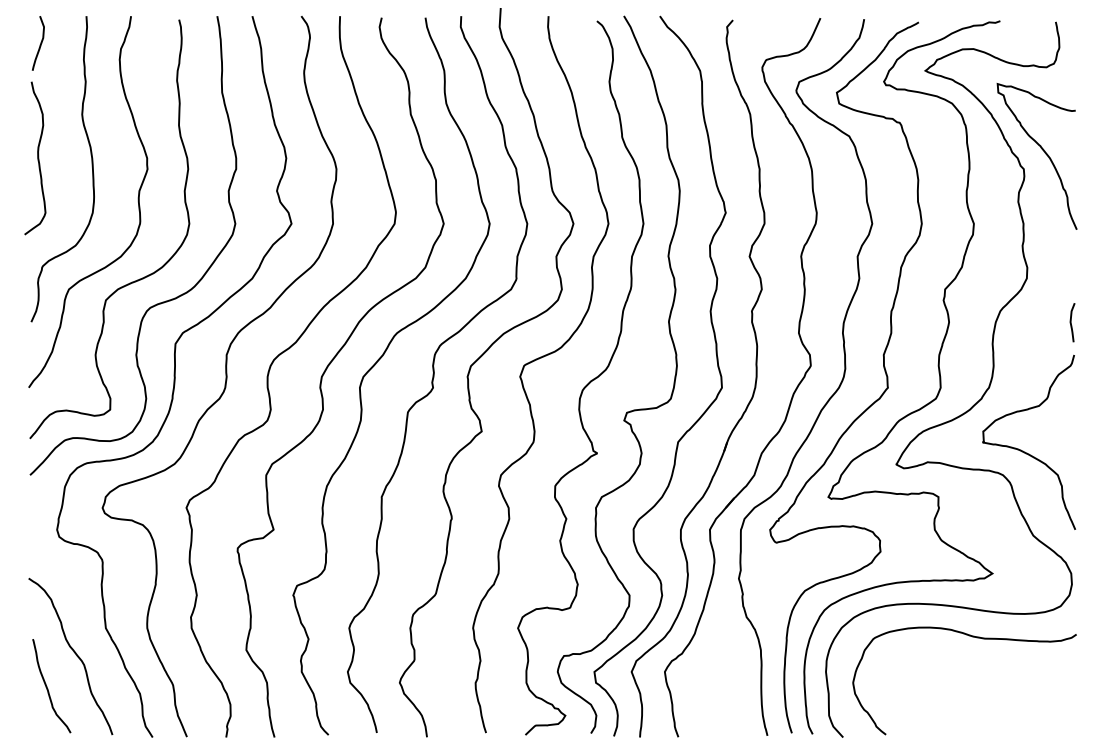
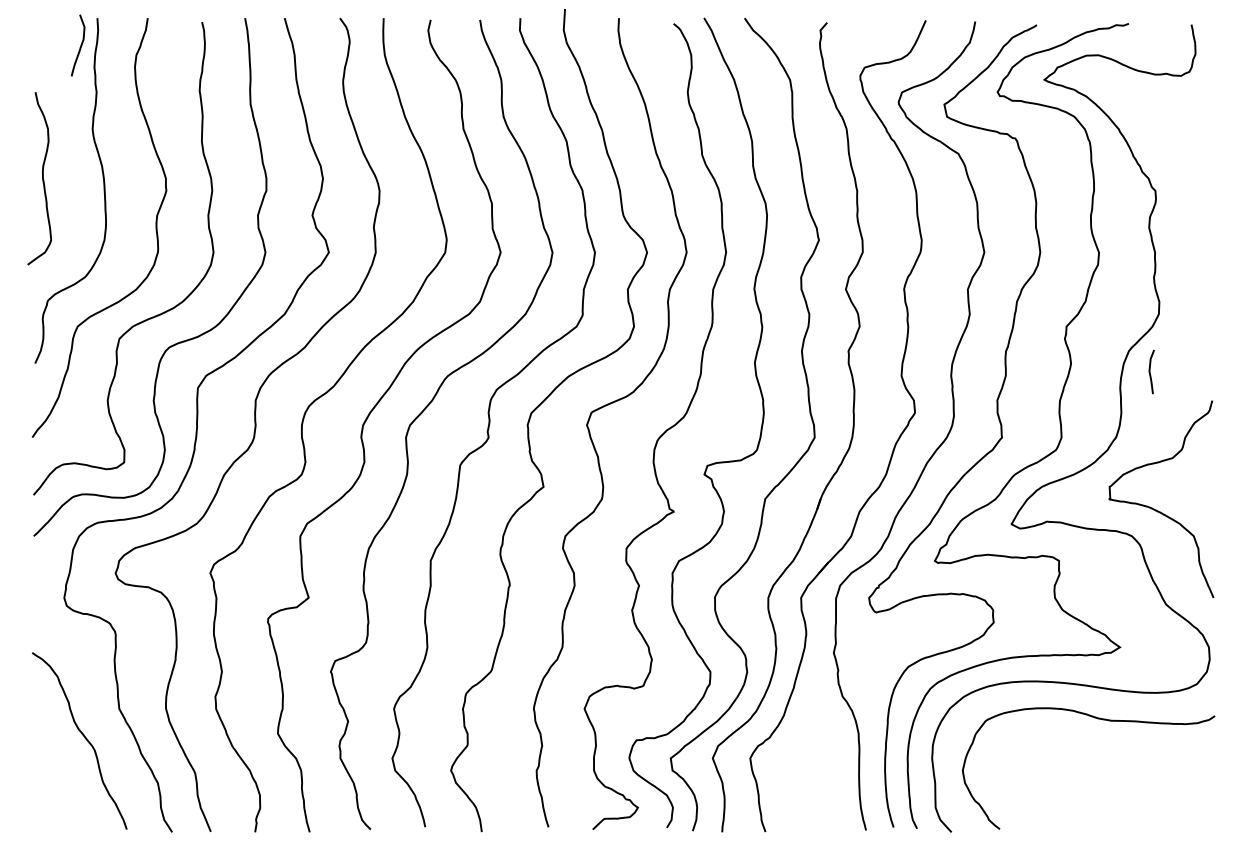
curve: (39, 44) -> (79, 46), moved
curve: (1042, 150) -> (1176, 169), removed
curve: (1071, 322) -> (1150, 371), moved
curve: (48, 688) -> (54, 777), removed

